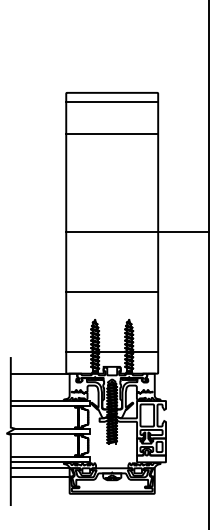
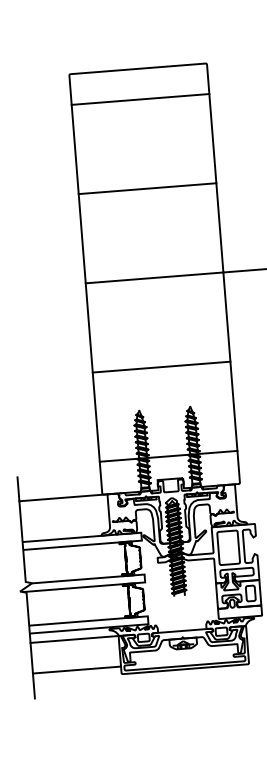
line: (112, 102) -> (140, 99), moved
line: (112, 133) -> (147, 188), moved
line: (39, 476) -> (75, 669), moved

